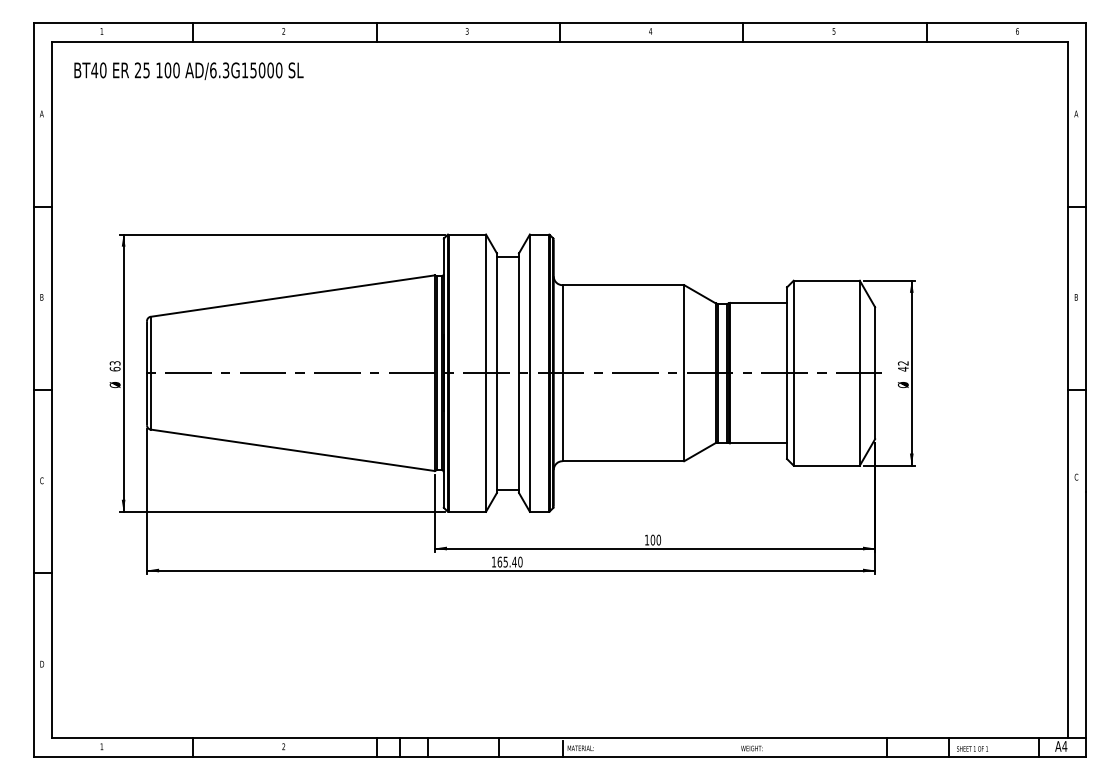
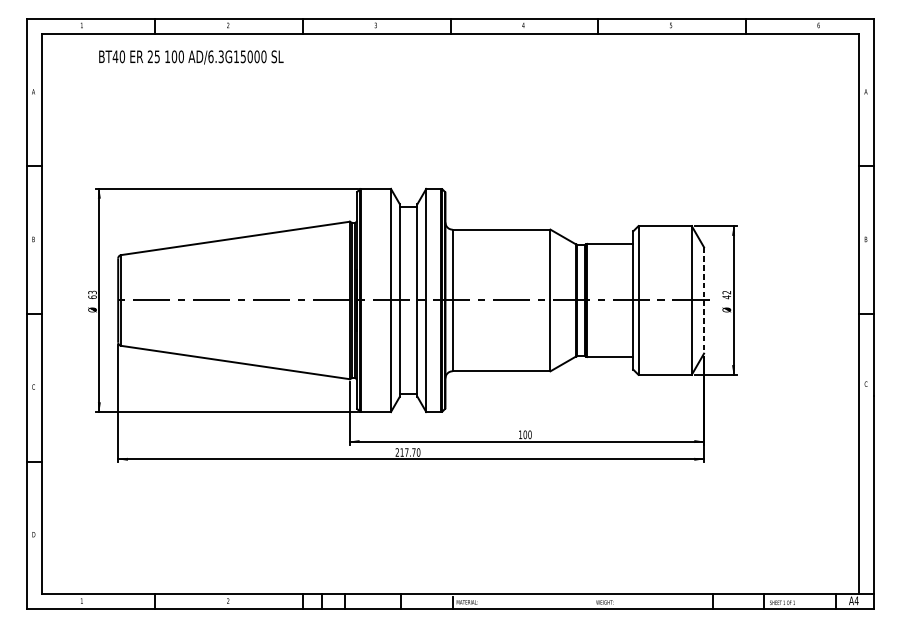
text: (188, 70) -> (190, 56), moved
line: (875, 373) -> (704, 300), solid -> dashed
text: (503, 561) -> (405, 452), 165.40 -> 217.70

